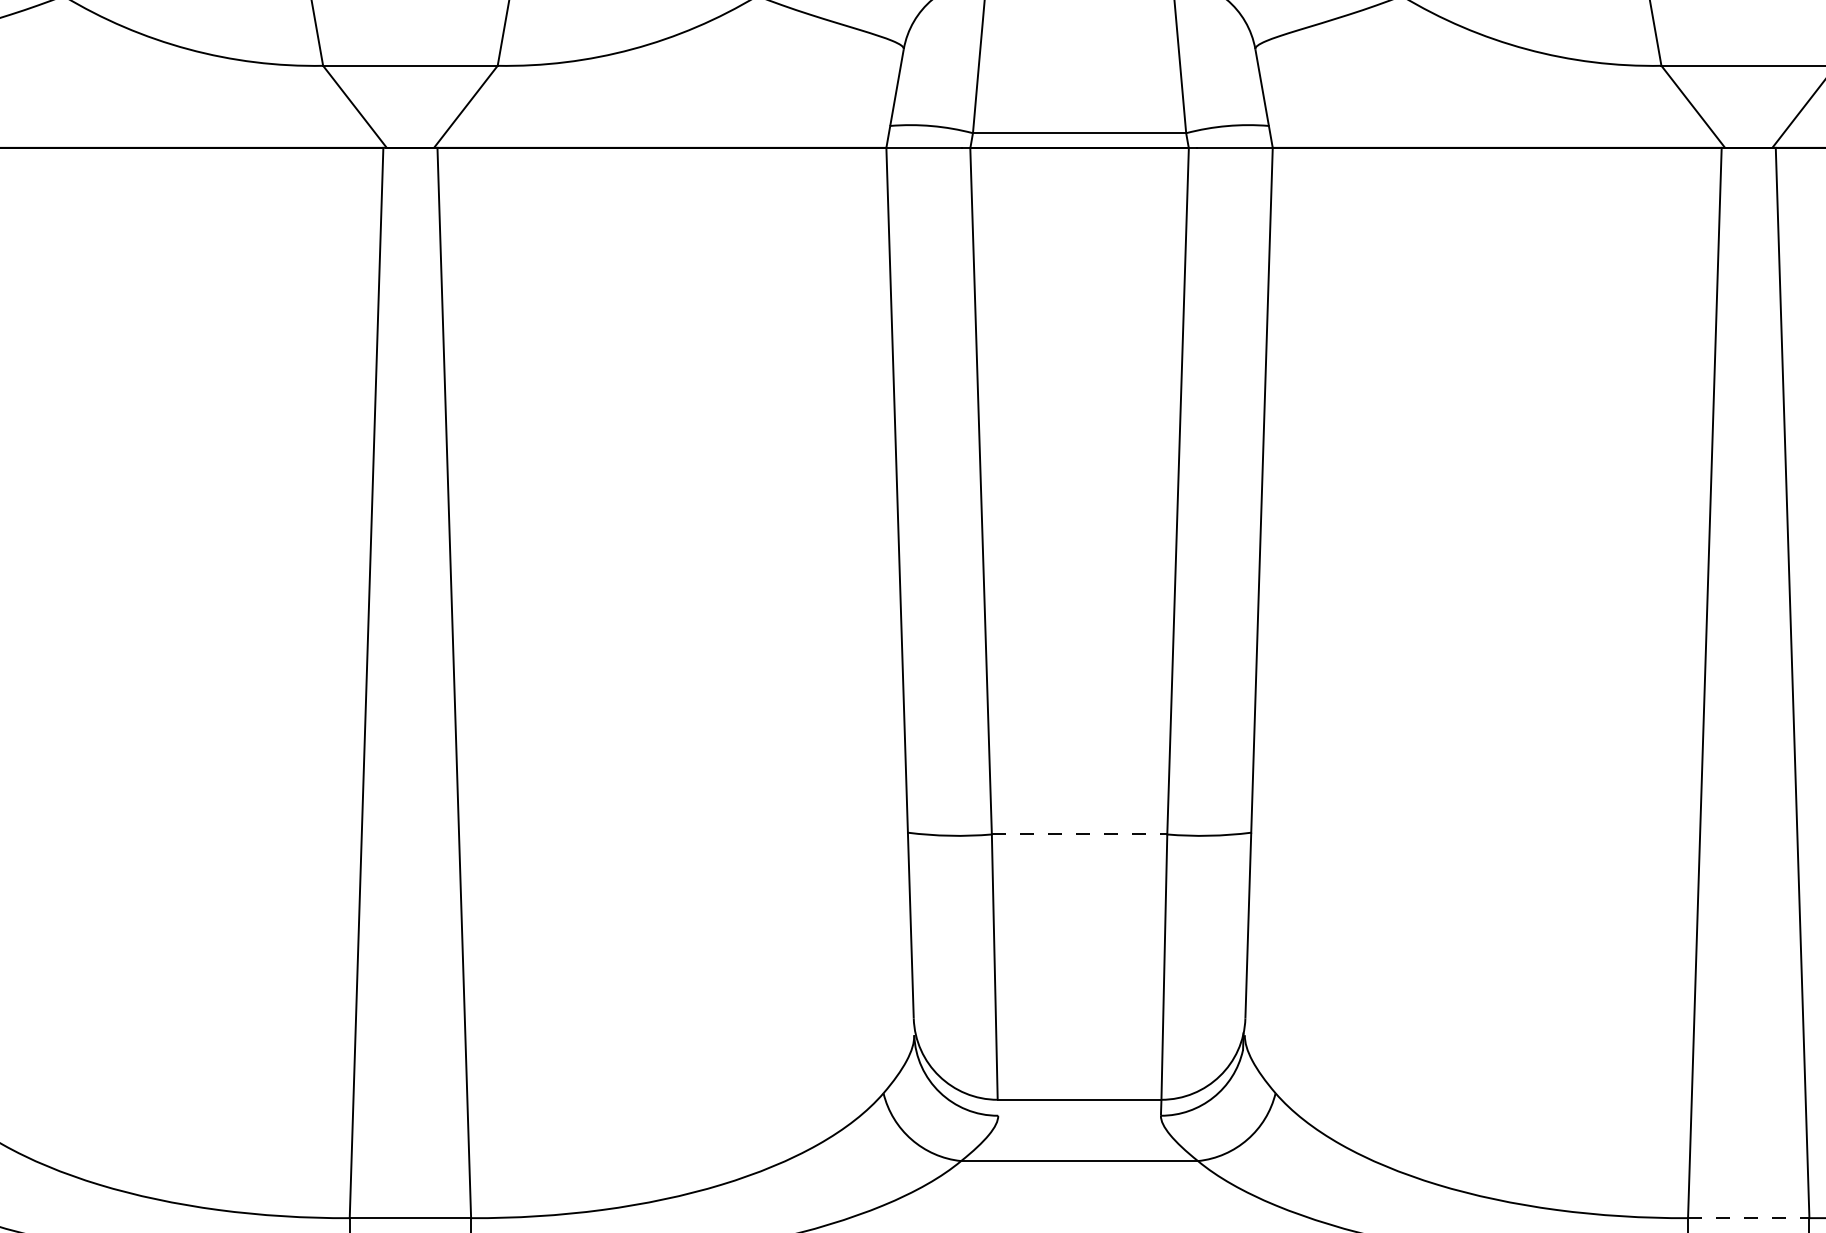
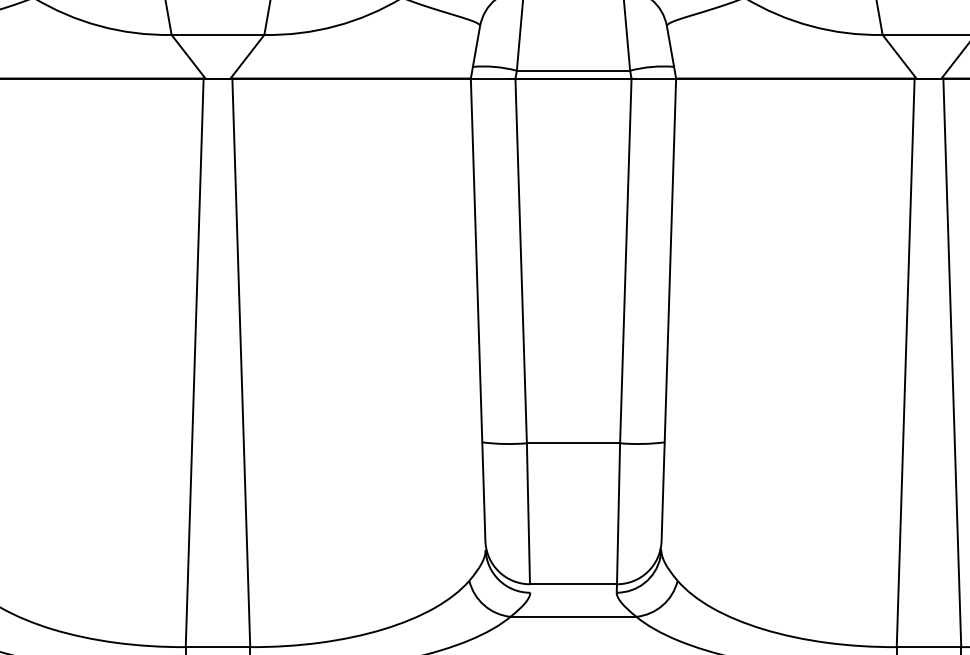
line: (1079, 834) -> (573, 443), dashed -> solid
line: (1749, 1218) -> (929, 647), dashed -> solid

